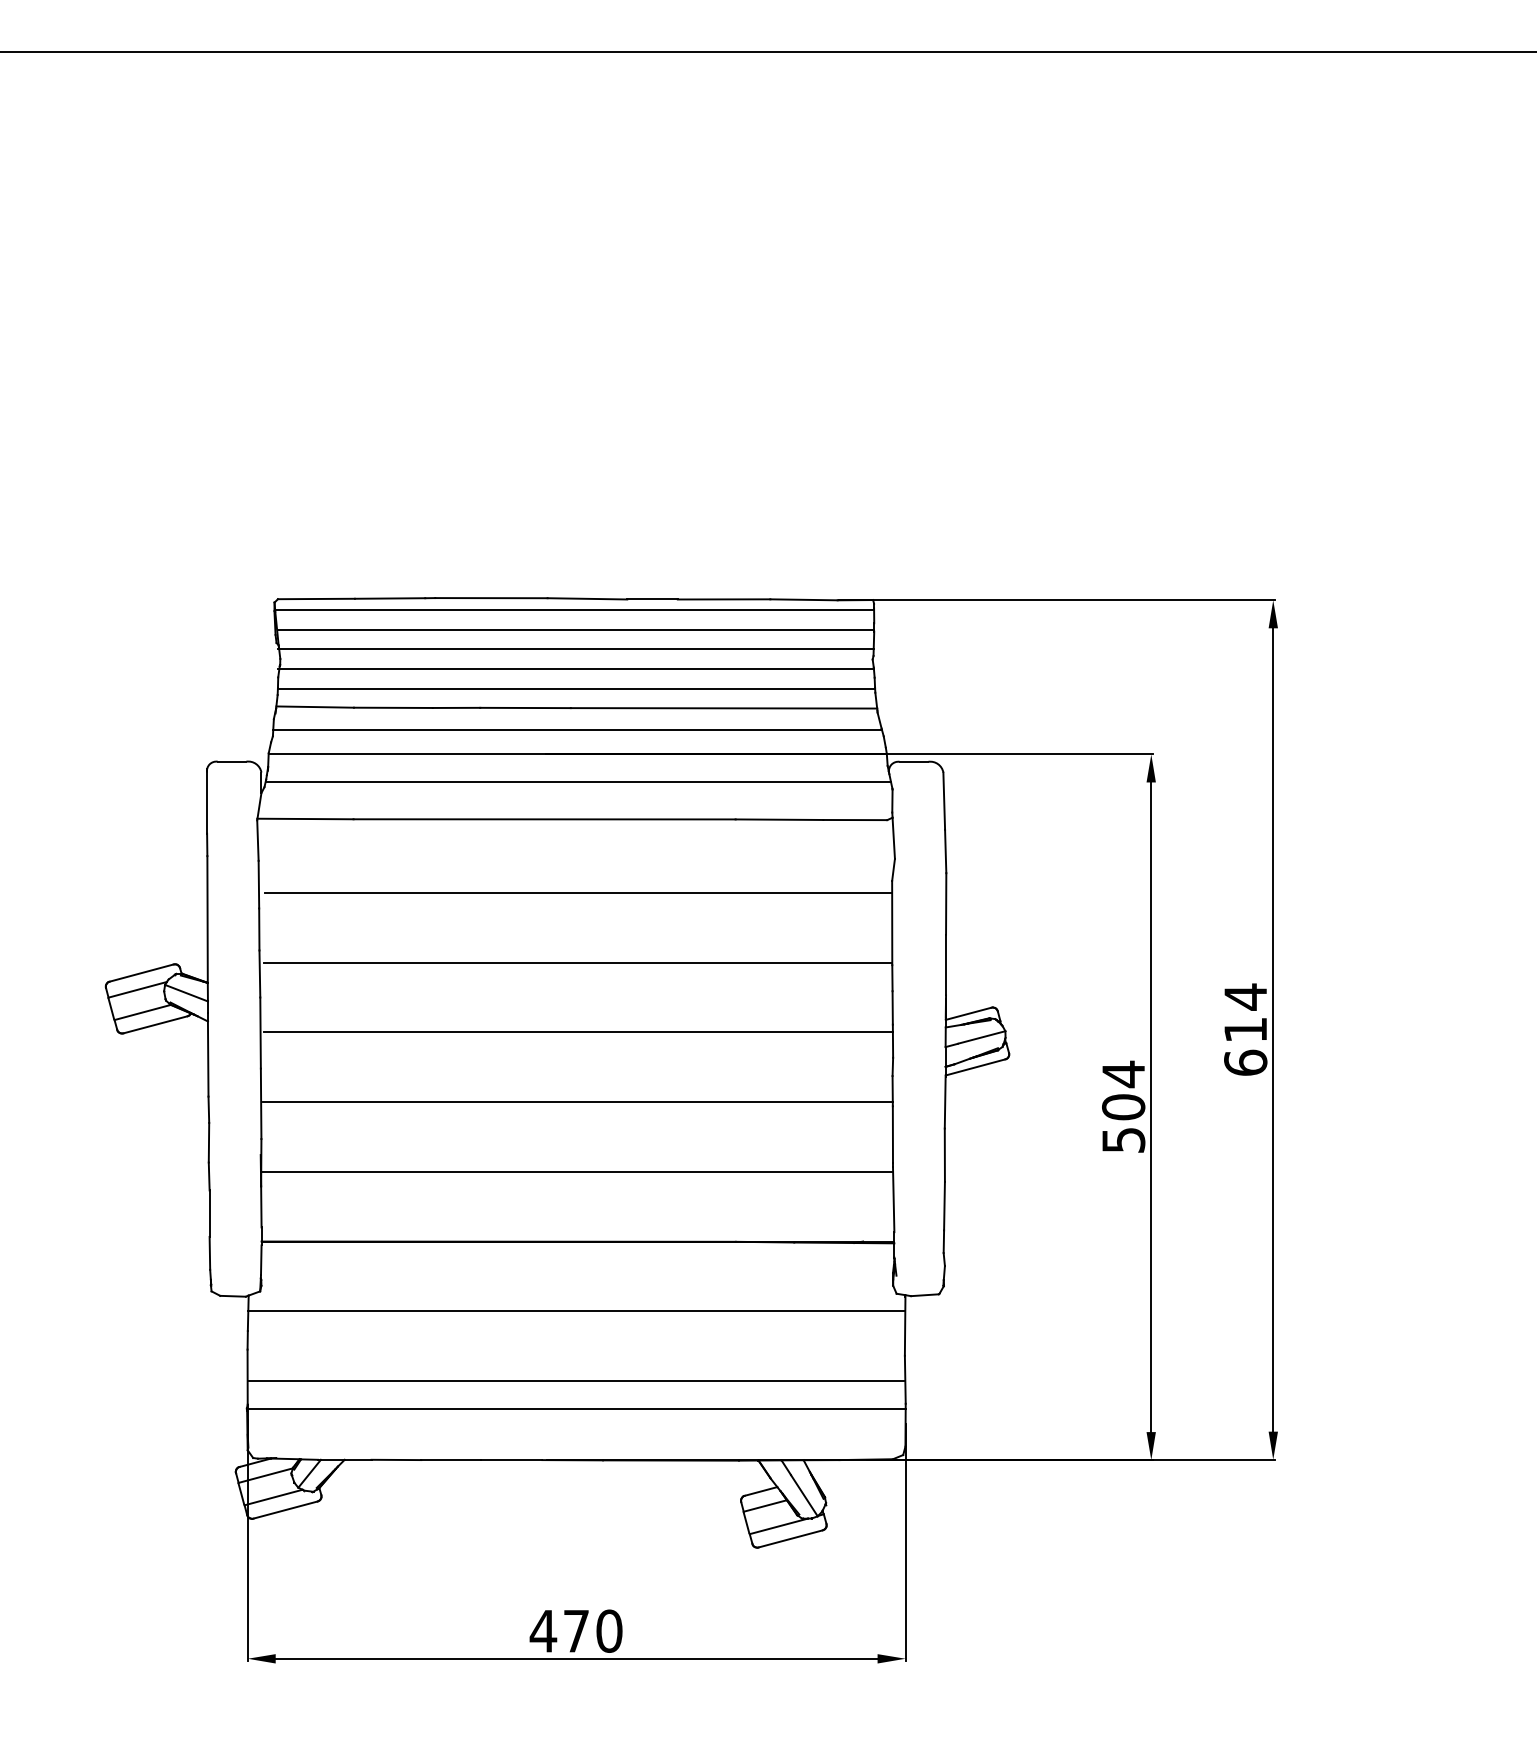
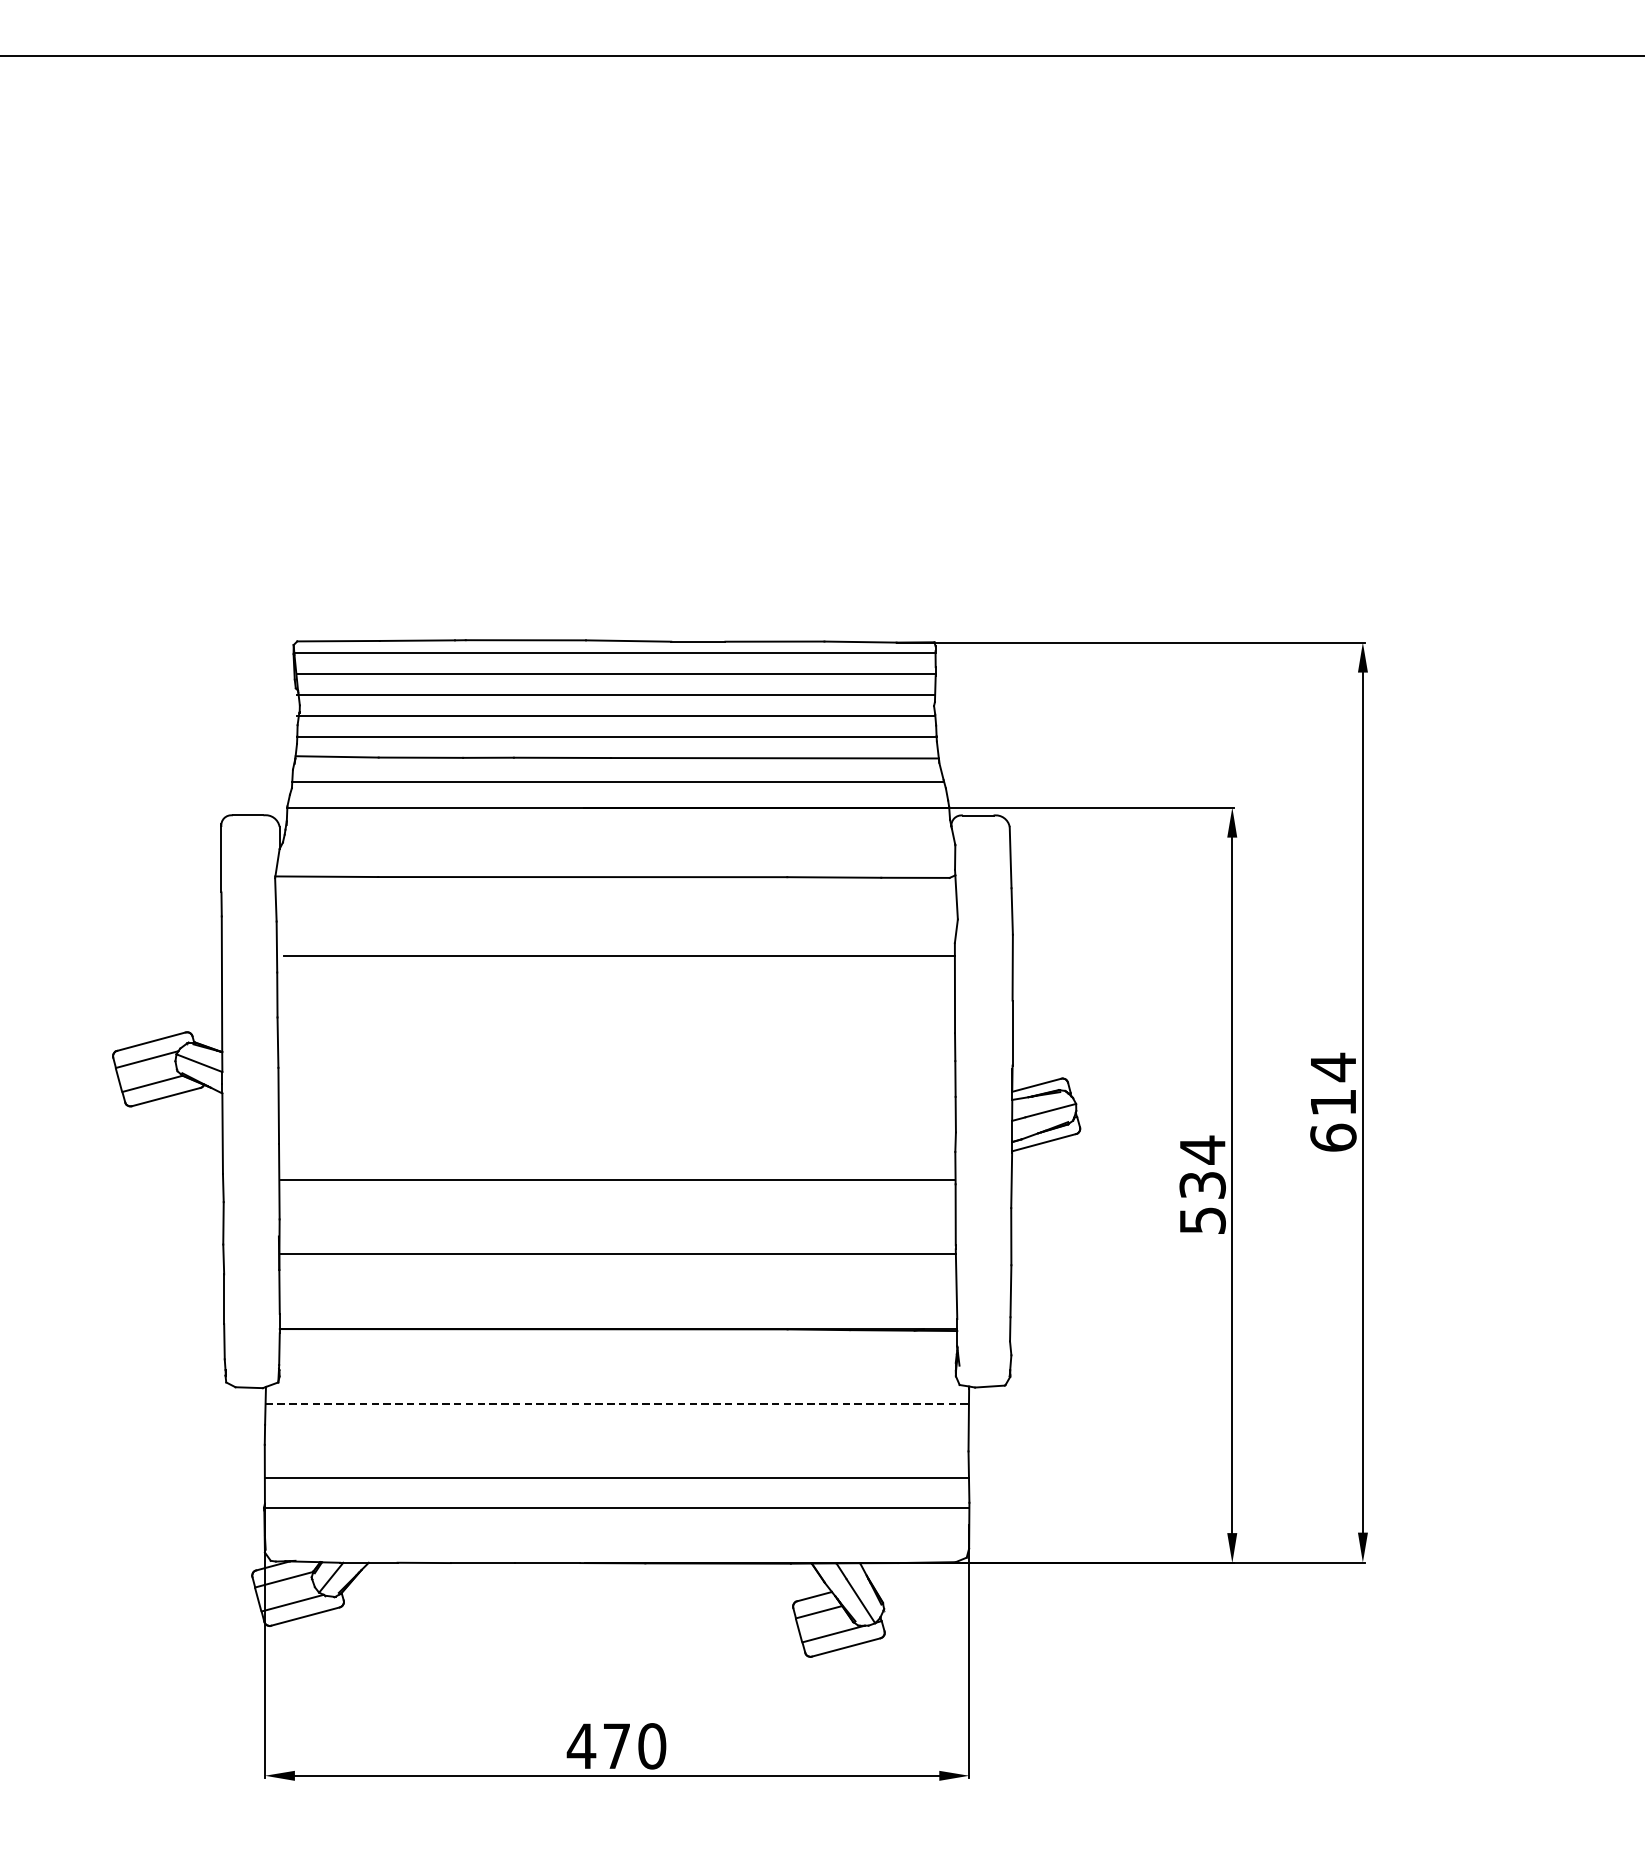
line: (578, 782) -> (619, 837), removed
line: (578, 962) -> (619, 1030), removed
line: (577, 1032) -> (618, 1105), removed
text: (1123, 1107) -> (1202, 1185), 504 -> 534
line: (576, 1311) -> (616, 1403), solid -> dashed

